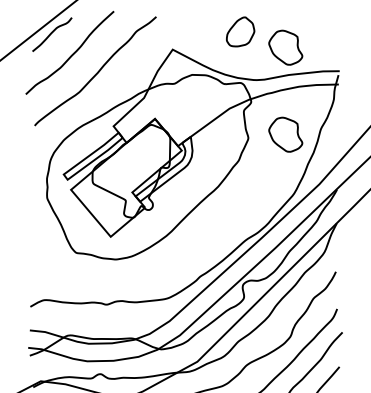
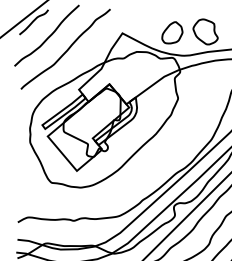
part: (240, 31) -> (172, 32), moved
part: (285, 134) -> (205, 95), removed

